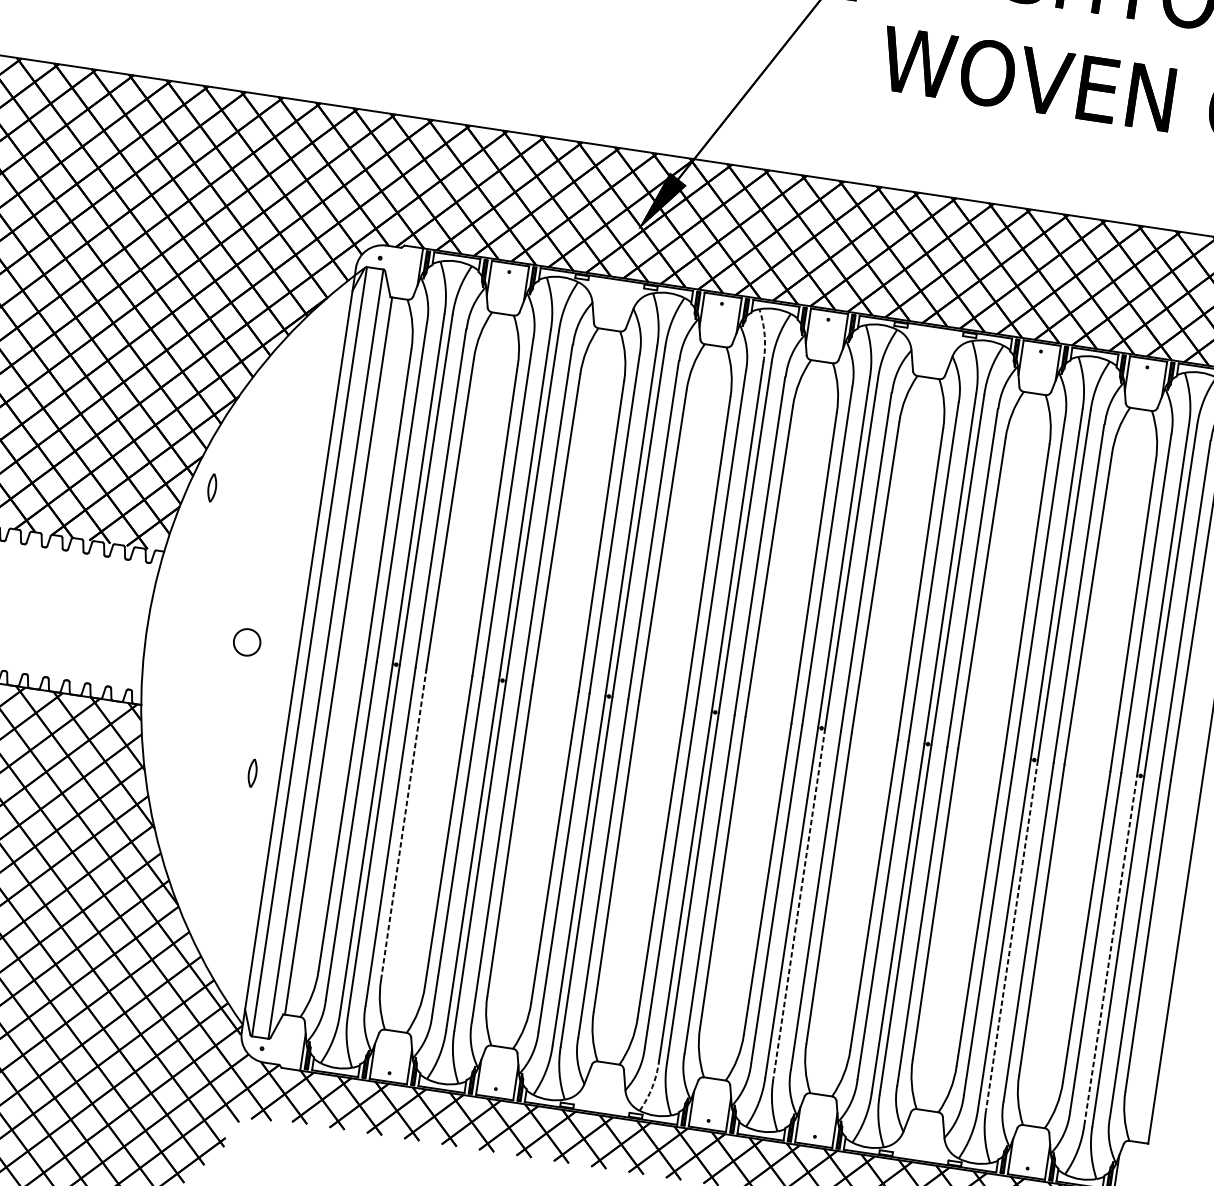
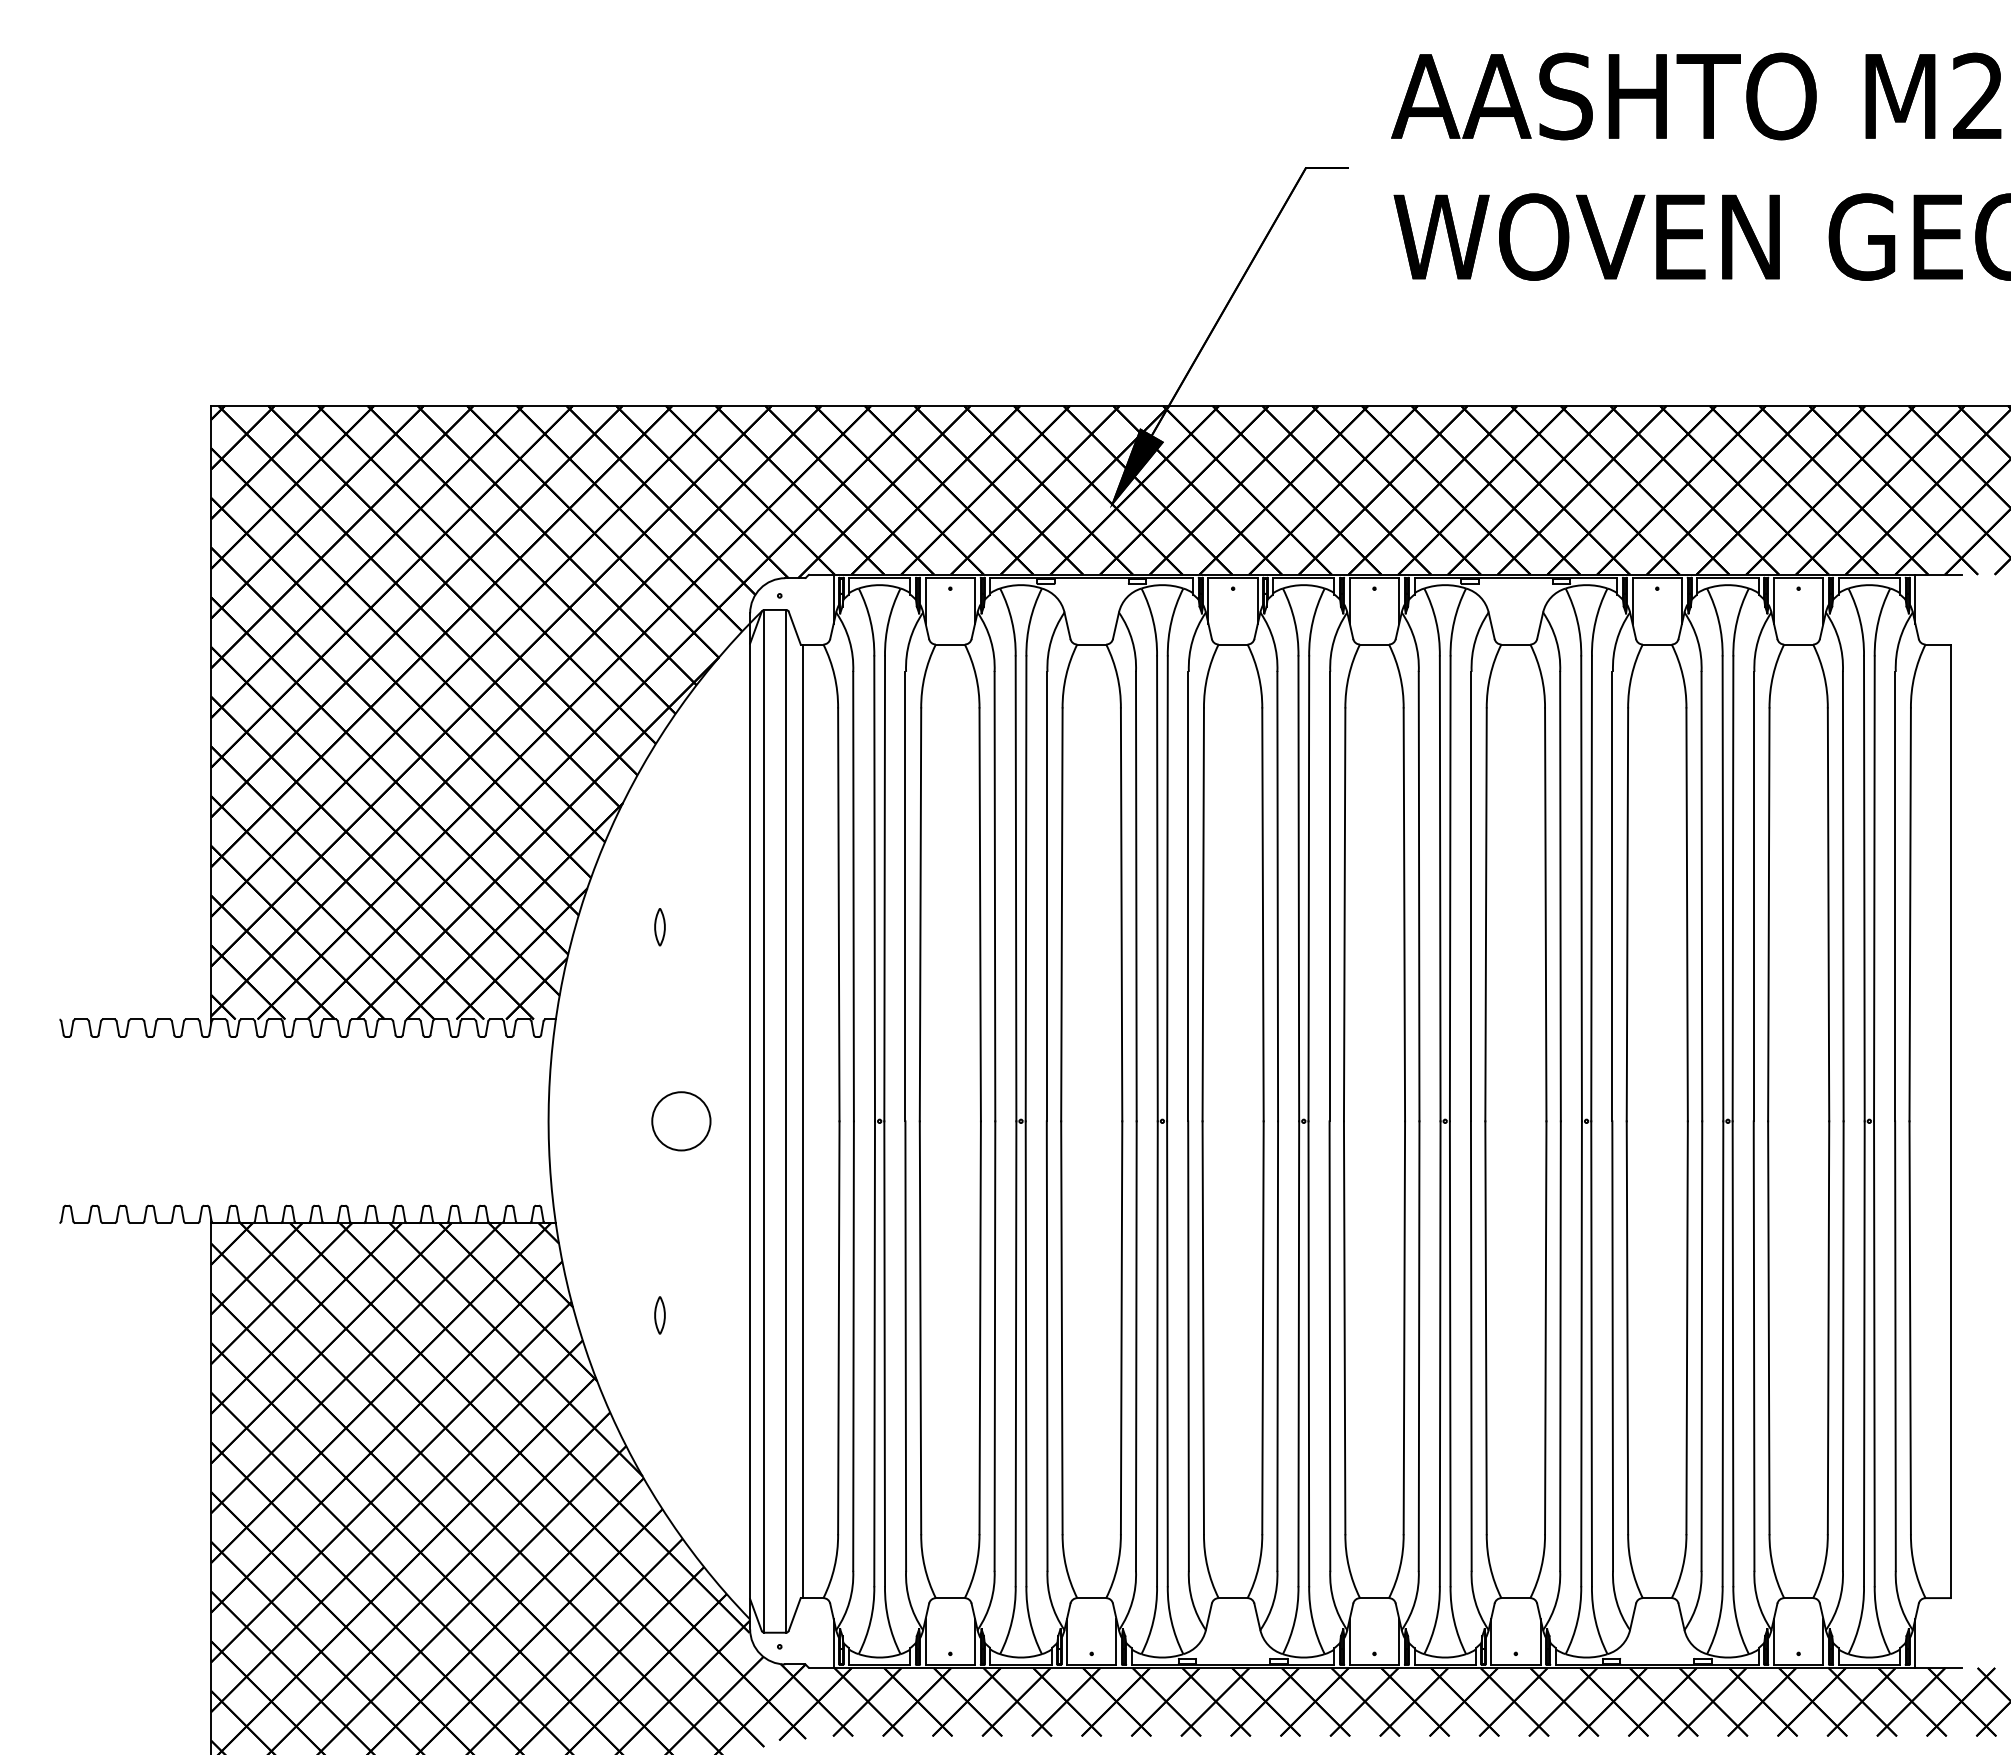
arc: (764, 335) -> (1294, 621), dashed -> solid
part: (211, 488) -> (659, 927), moved
circle: (247, 642) -> (681, 1121), size x1.67
part: (252, 773) -> (659, 1315), moved
line: (403, 824) -> (920, 1327), dashed -> solid
line: (799, 904) -> (1450, 1354), dashed -> solid
line: (1012, 936) -> (1733, 1354), dashed -> solid
line: (1110, 950) -> (1864, 1353), dashed -> solid
arc: (652, 1087) -> (1294, 1621), dashed -> solid

